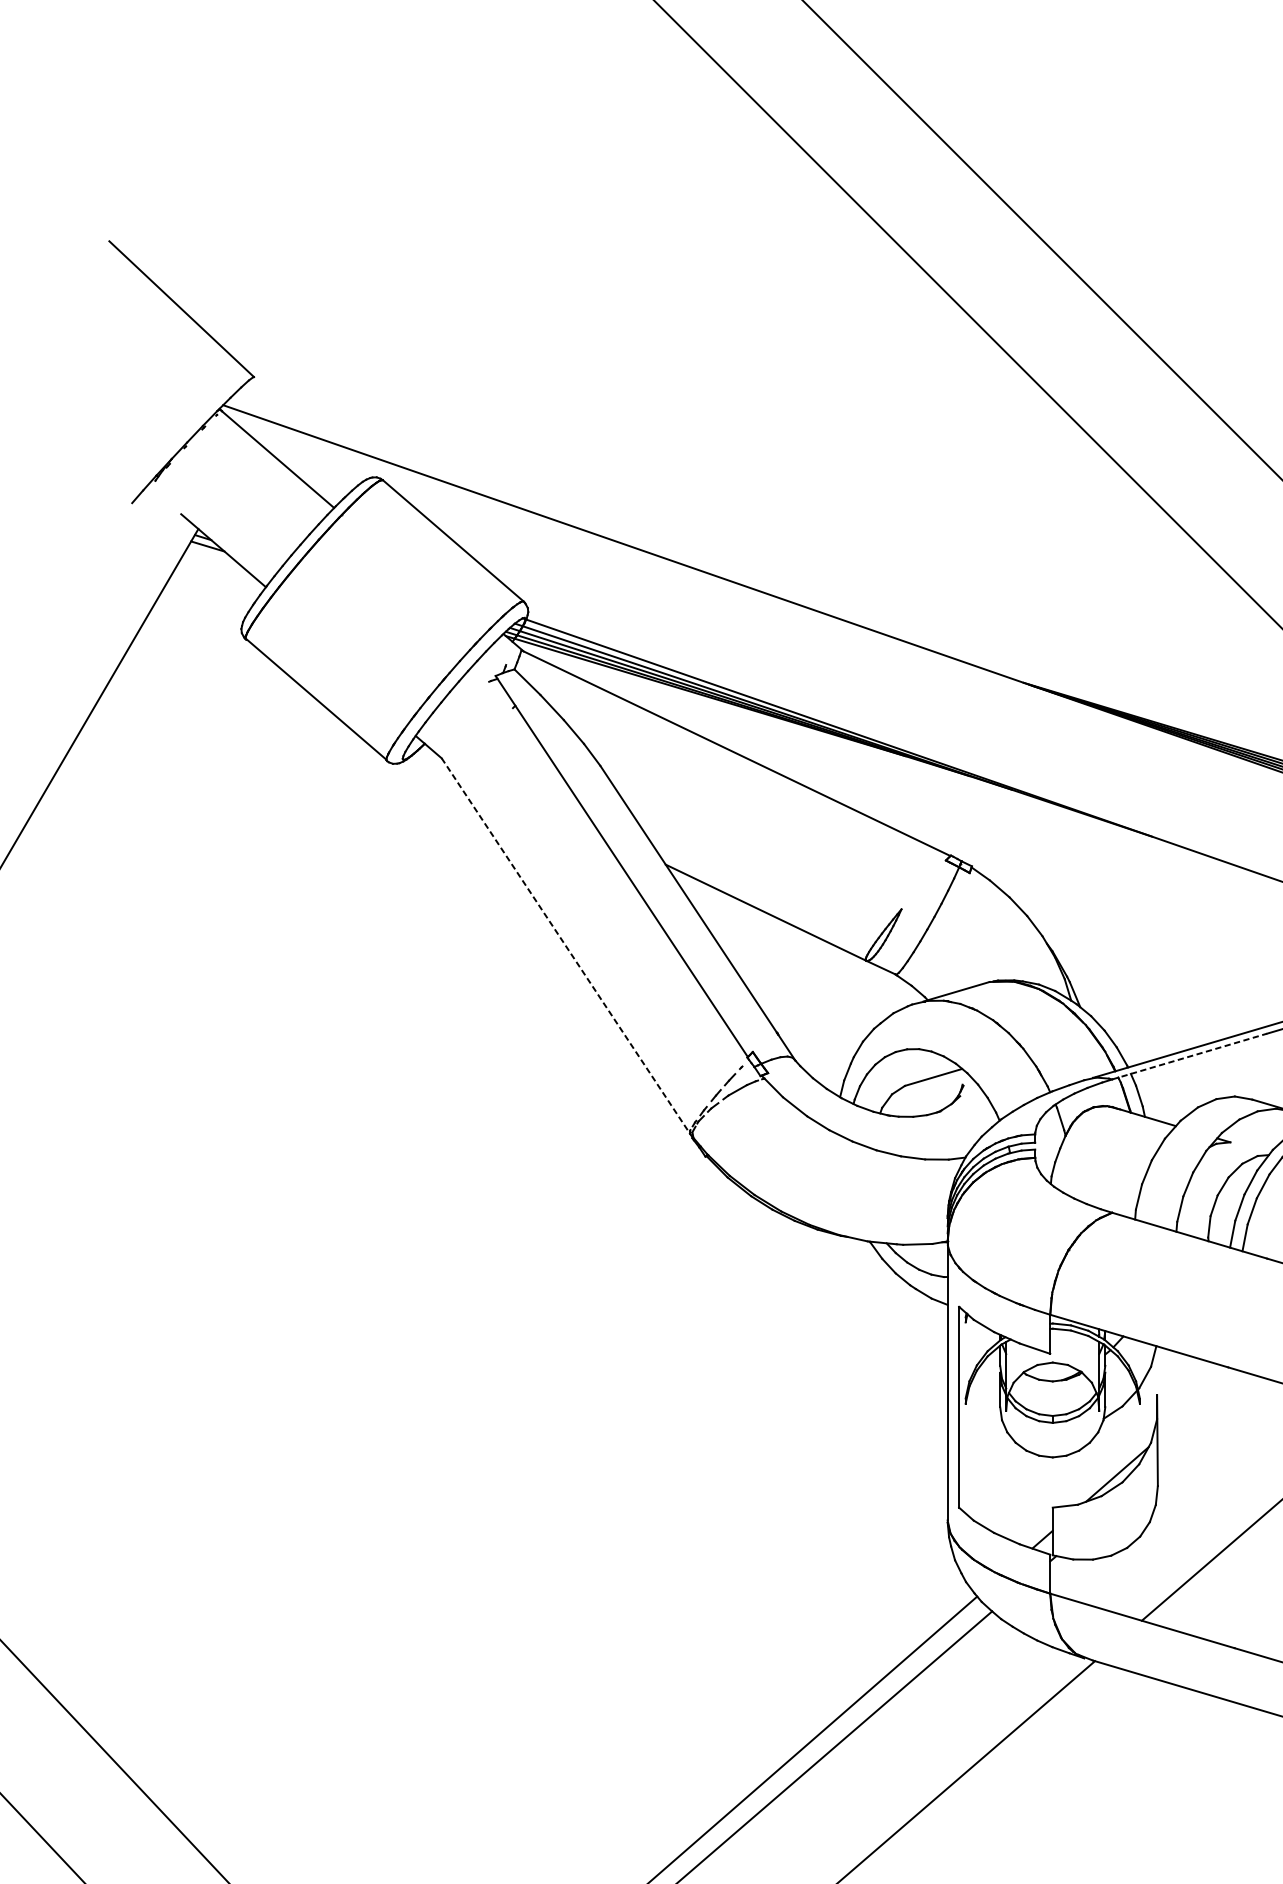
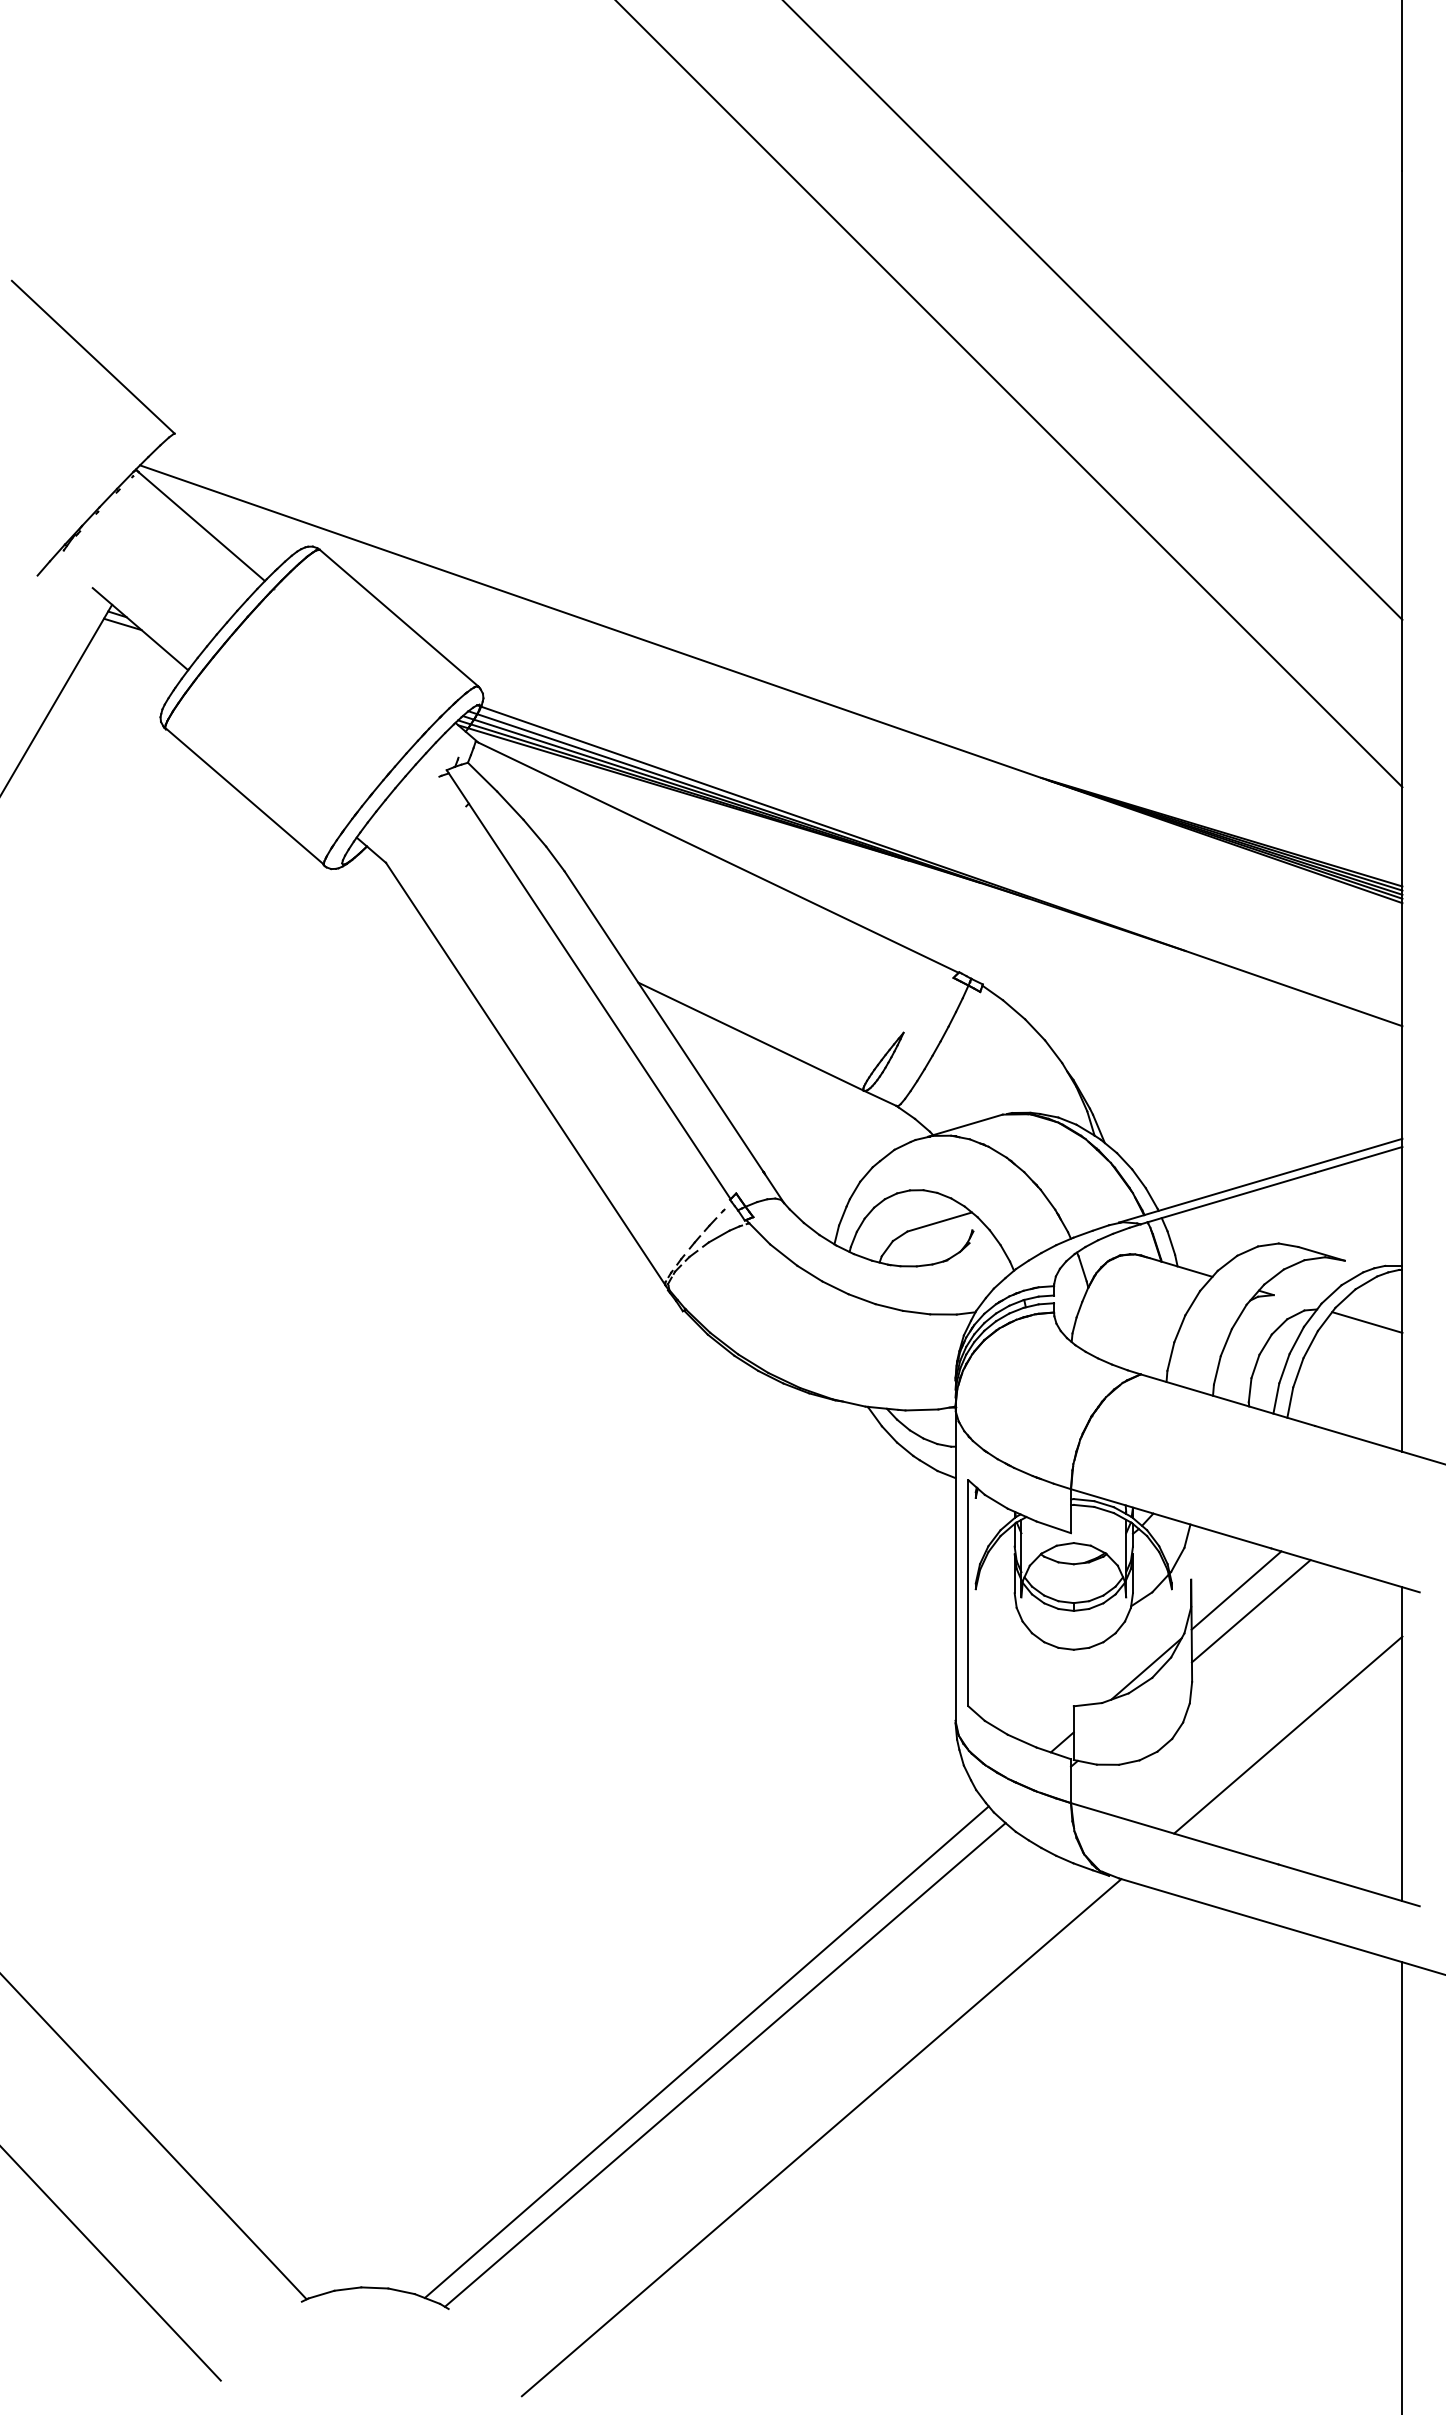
line: (568, 949) -> (528, 1077), dashed -> solid
line: (1189, 1056) -> (1227, 1198), dashed -> solid
line: (1197, 1404) -> (1236, 1590), added
line: (1209, 1423) -> (1250, 1611), added

